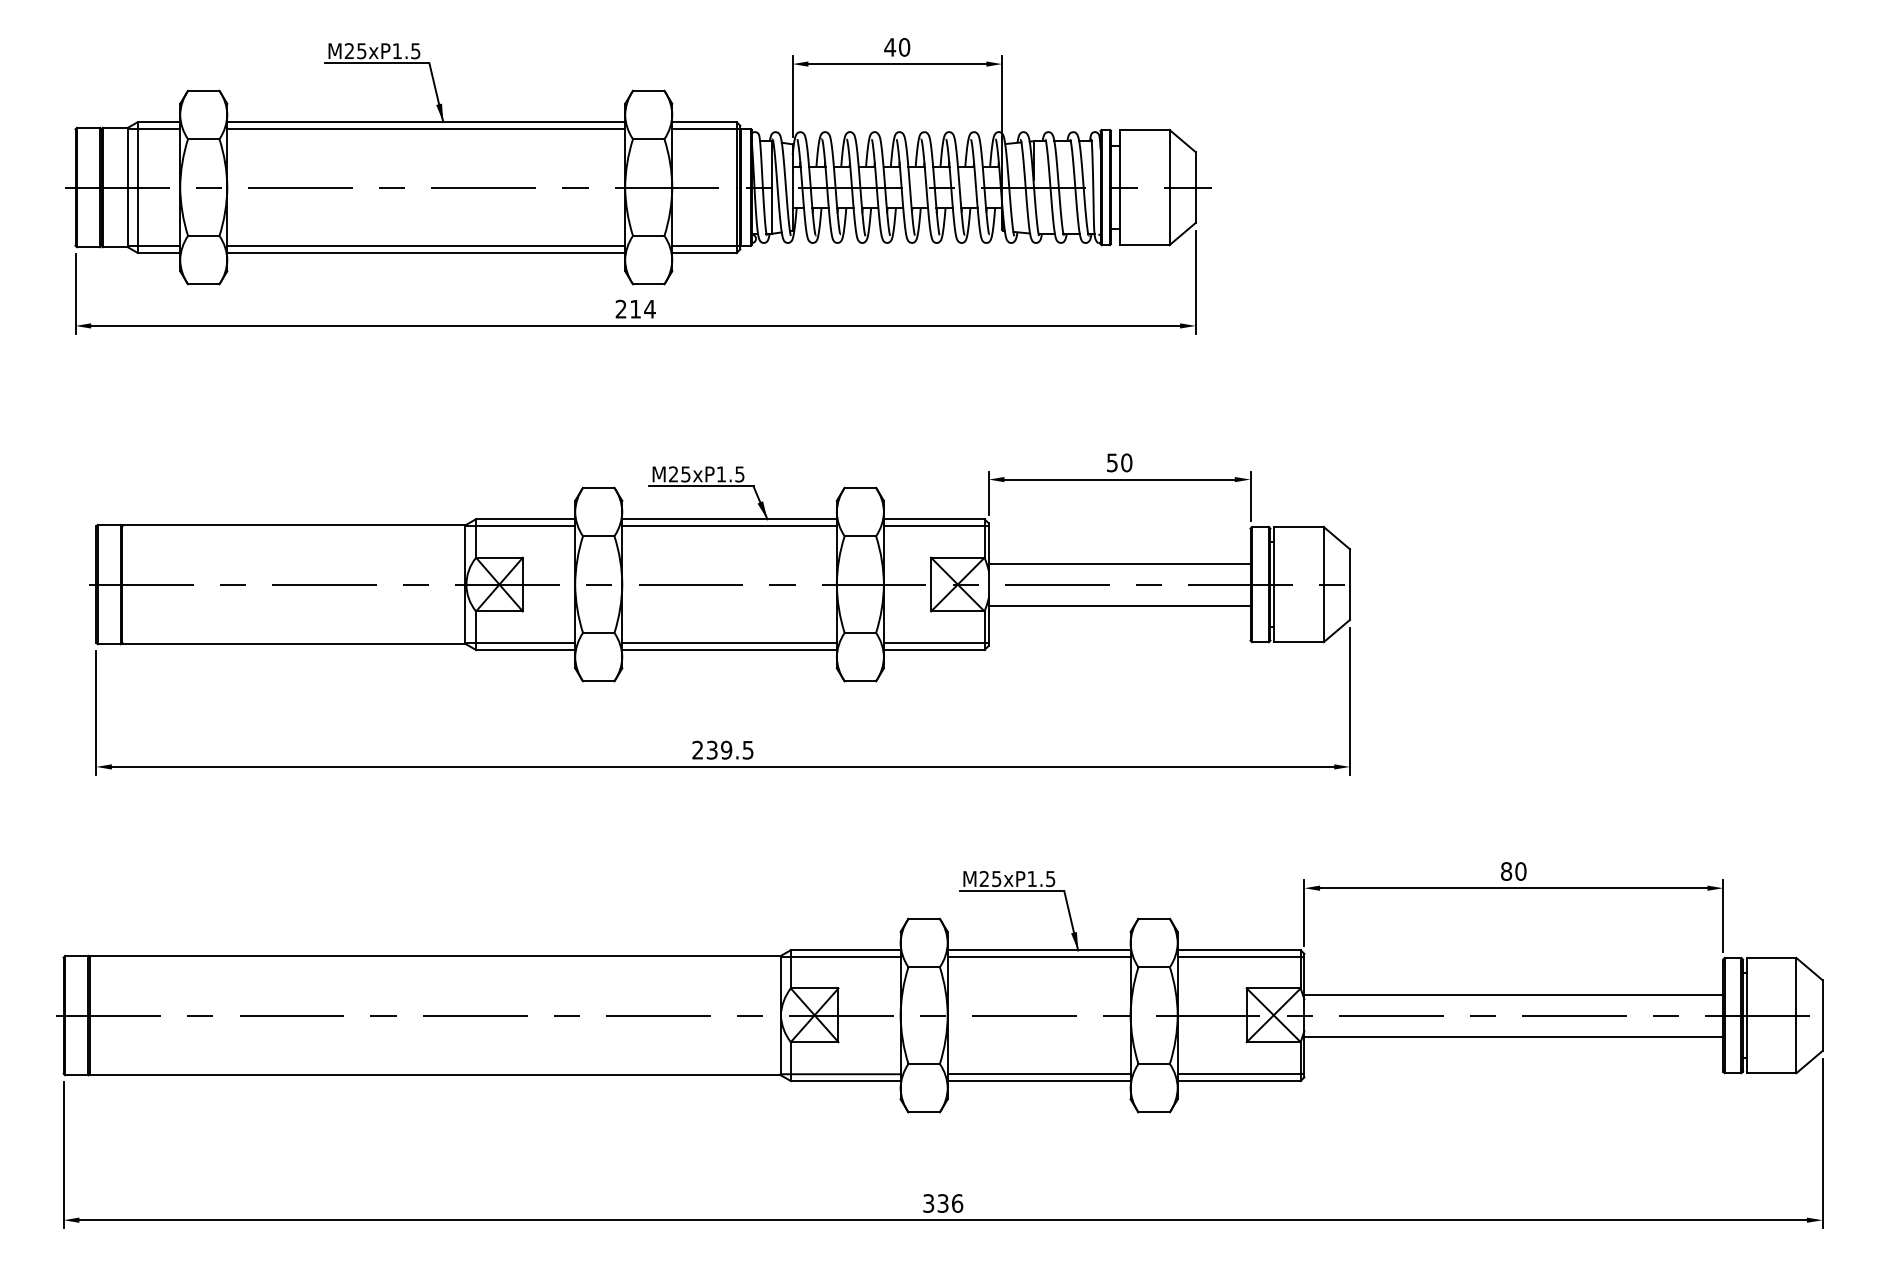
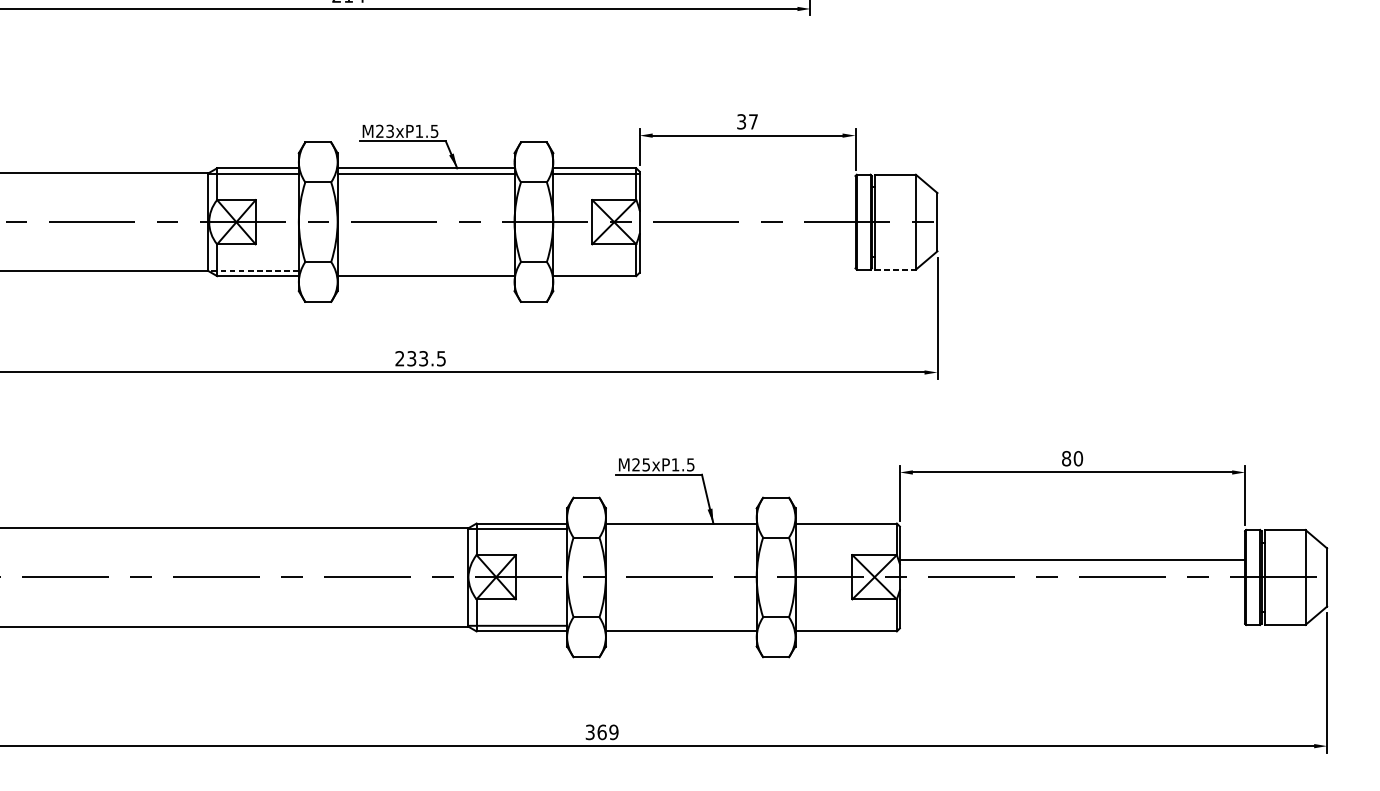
text: (1119, 462) -> (747, 121), 50 -> 37
text: (685, 473) -> (389, 130), M25xP1.5 -> M23xP1.5
line: (1119, 563) -> (747, 204), removed
line: (1119, 605) -> (747, 239), removed
line: (1298, 642) -> (895, 269), solid -> dashed
line: (520, 643) -> (253, 270), solid -> dashed
line: (729, 643) -> (426, 270), removed
line: (935, 643) -> (595, 270), removed
text: (726, 749) -> (423, 358), 239.5 -> 233.5
line: (1038, 956) -> (680, 528), removed
line: (1240, 956) -> (847, 528), removed
line: (1513, 1036) -> (1072, 594), removed
line: (1240, 1073) -> (847, 625), removed
line: (1038, 1074) -> (680, 626), removed
text: (950, 1203) -> (608, 732), 336 -> 369

